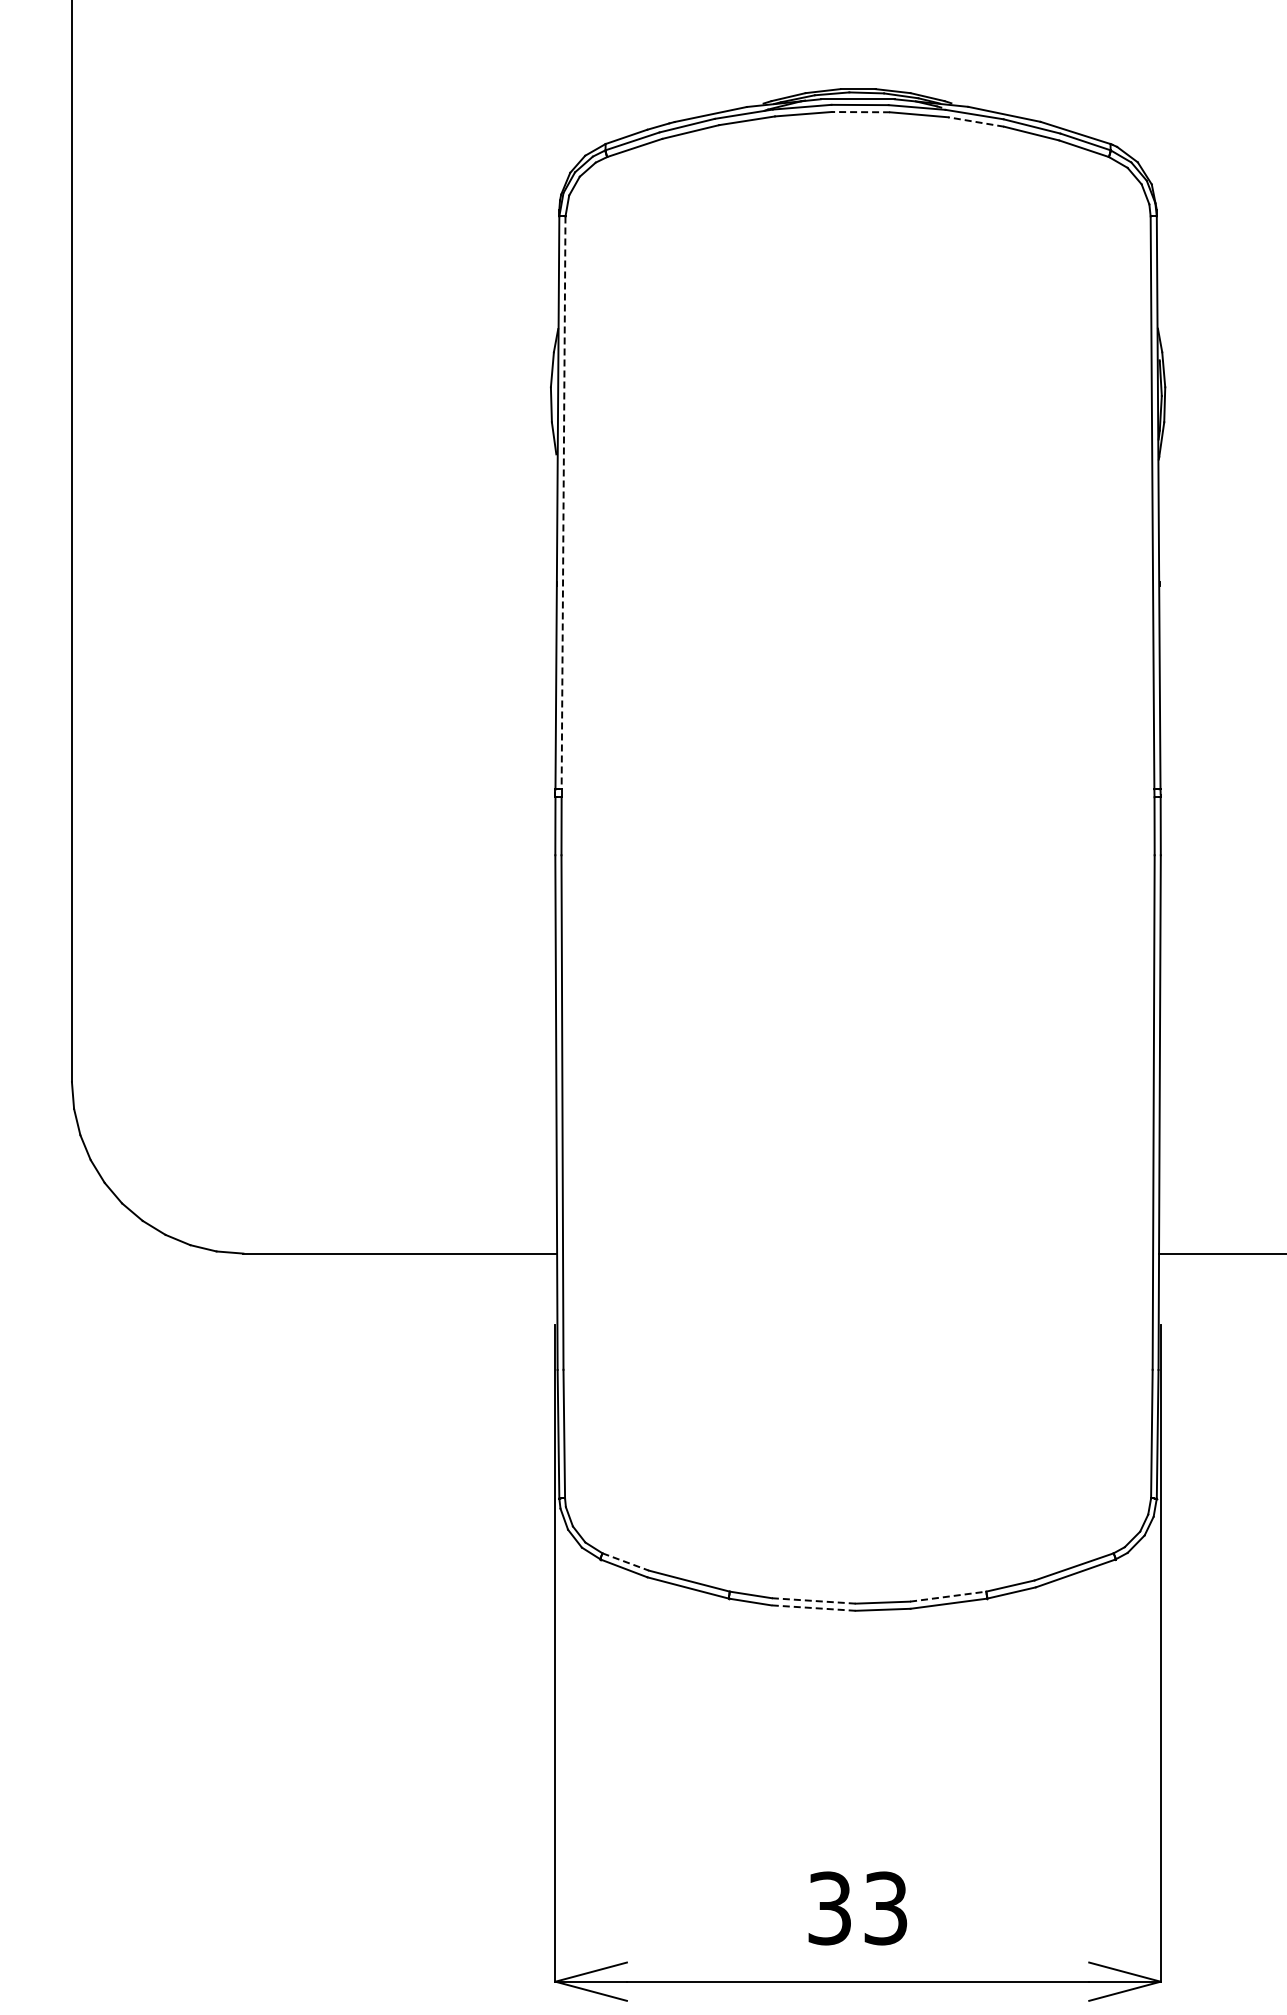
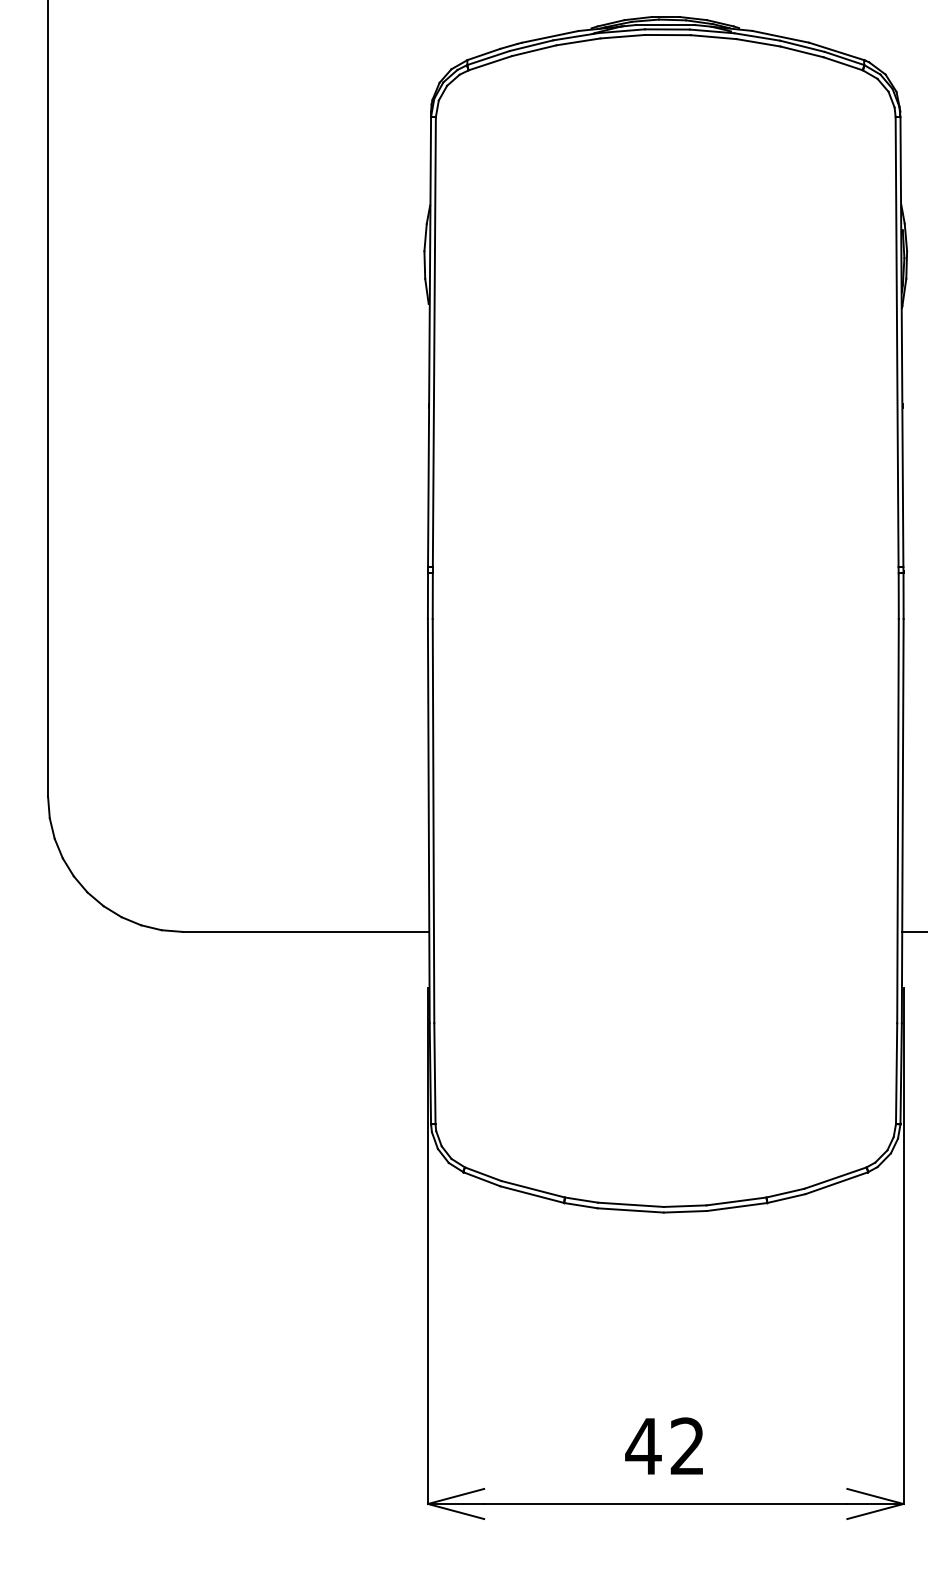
line: (860, 112) -> (667, 35), dashed -> solid
line: (975, 121) -> (758, 42), dashed -> solid
line: (563, 503) -> (434, 342), dashed -> solid
line: (625, 1561) -> (483, 1173), dashed -> solid
line: (948, 1596) -> (736, 1201), dashed -> solid
line: (813, 1600) -> (630, 1204), dashed -> solid
line: (812, 1608) -> (629, 1210), dashed -> solid
text: (856, 1908) -> (664, 1446), 33 -> 42

